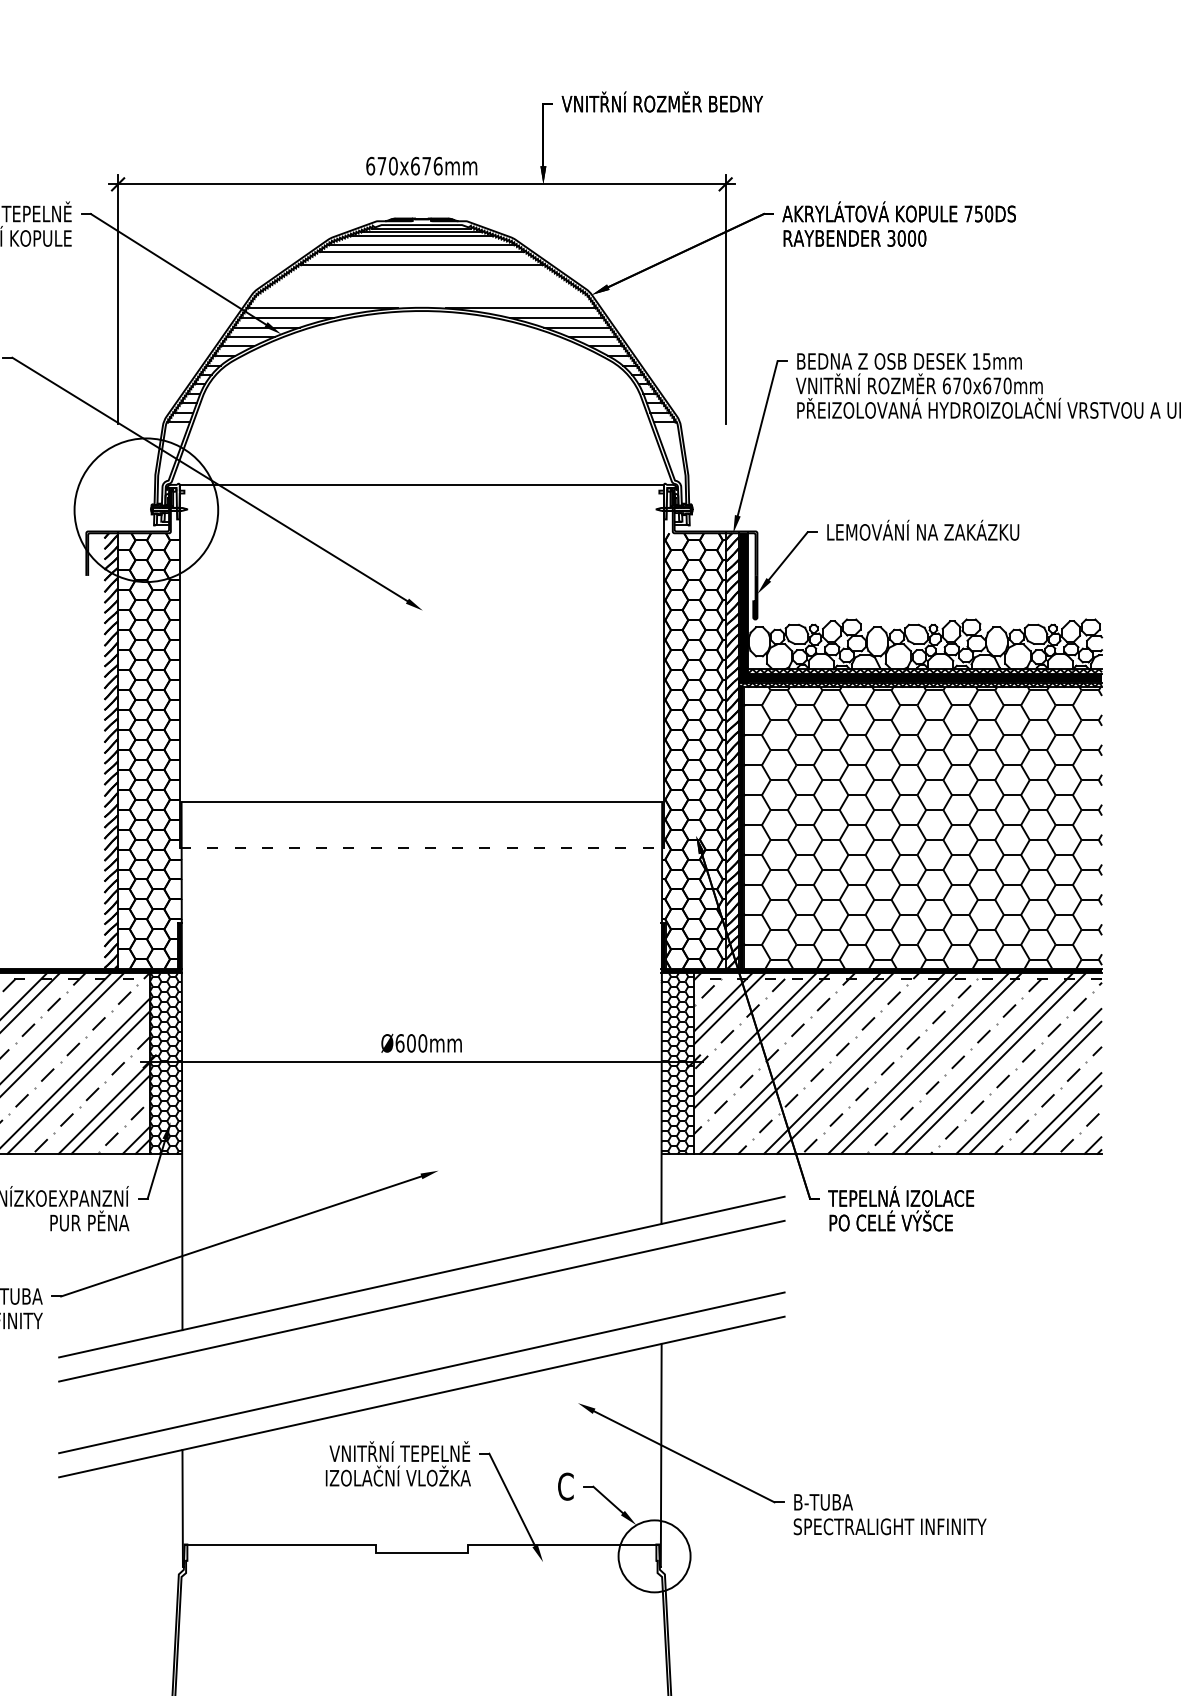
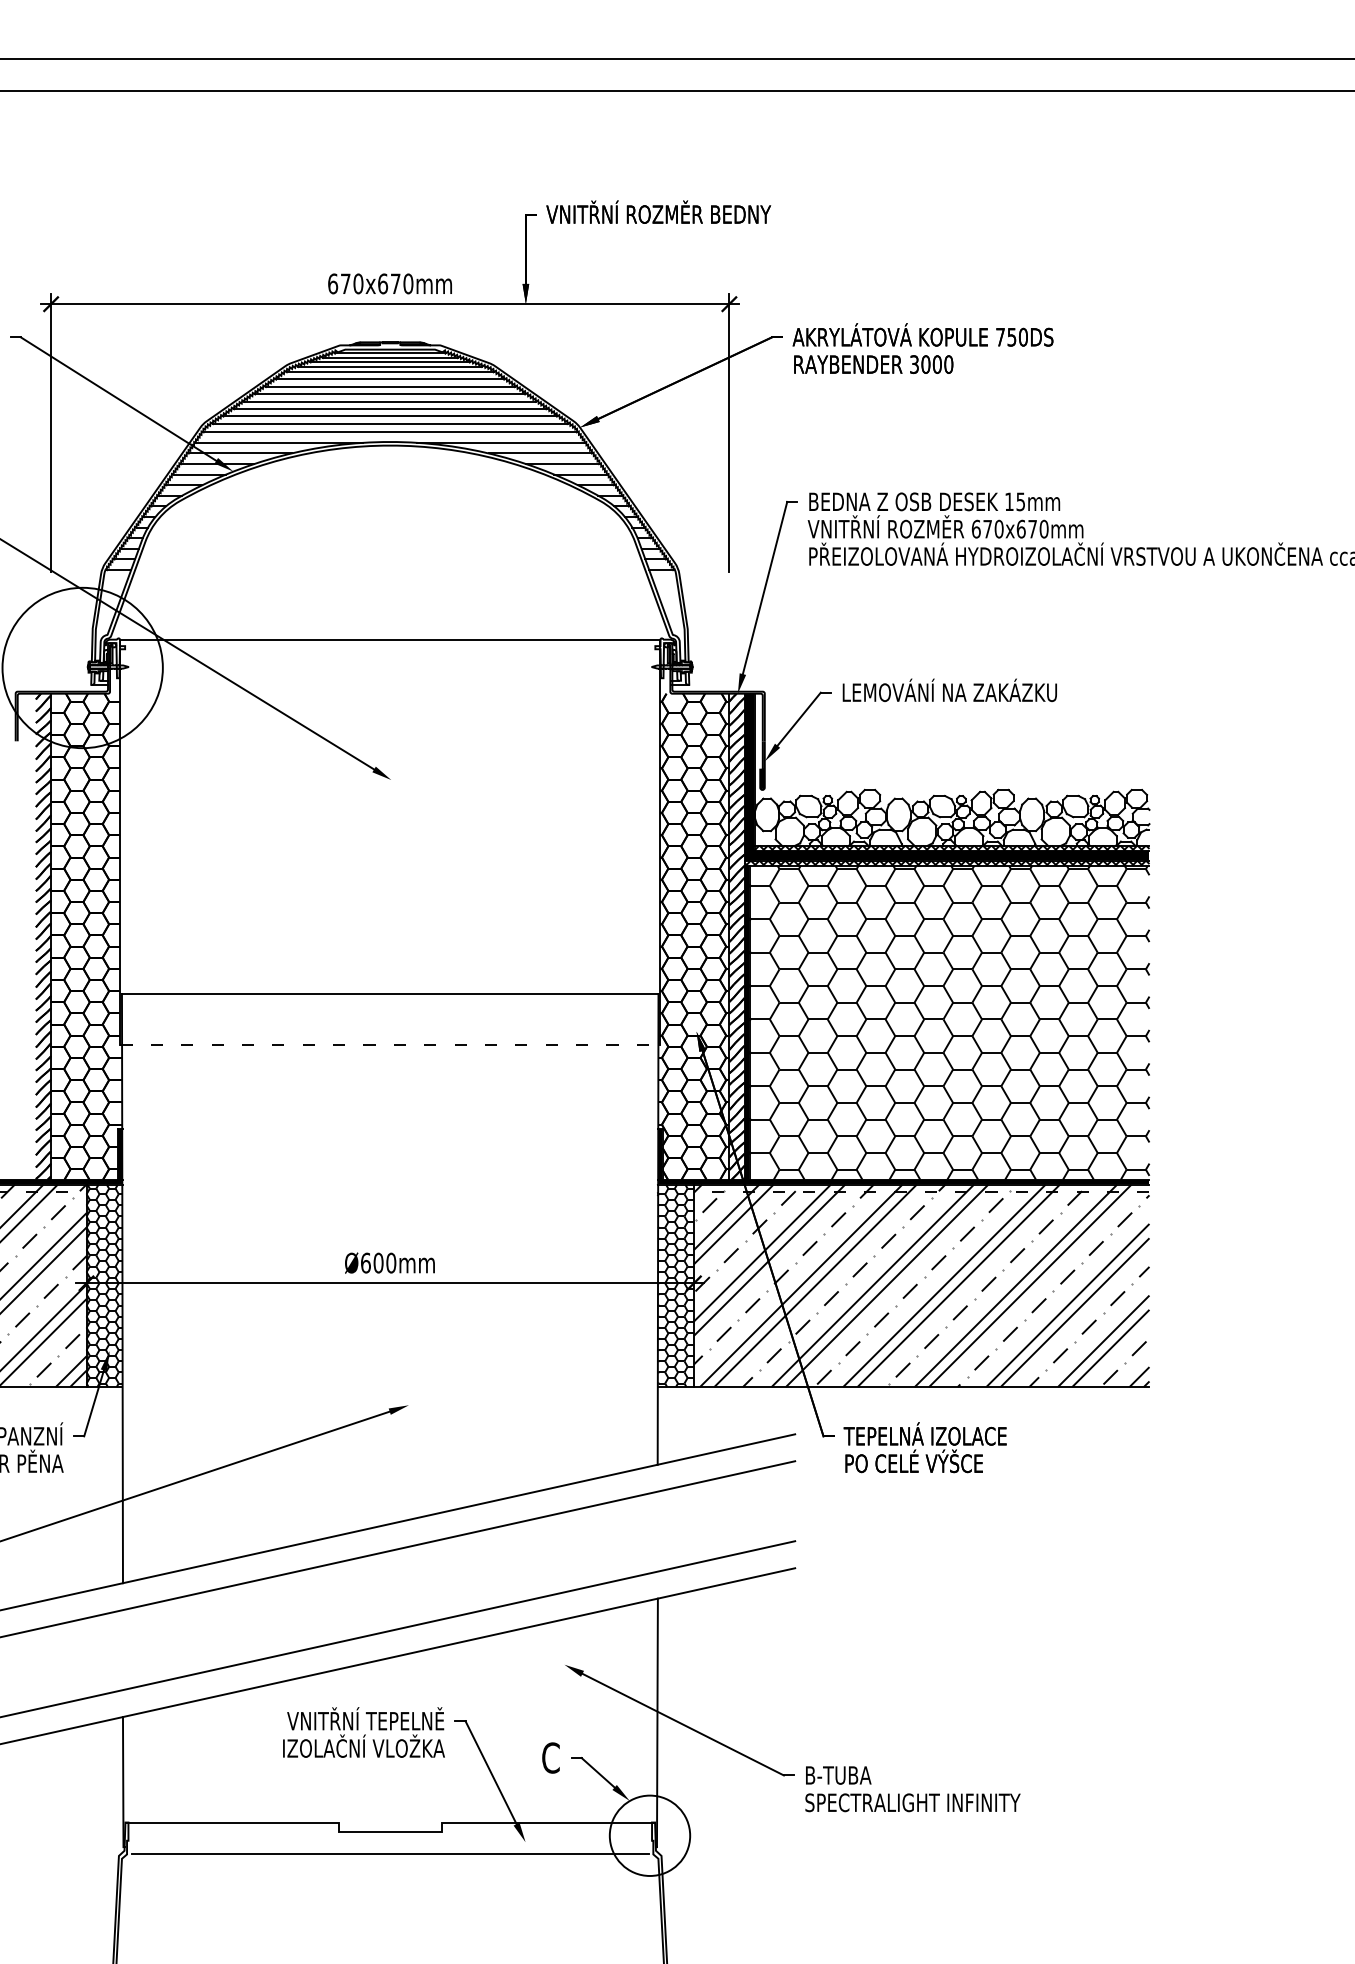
text: (438, 165) -> (408, 283), 670x676mm -> 670x670mm
line: (422, 240) -> (390, 366), added
line: (421, 258) -> (389, 386), added
line: (422, 271) -> (390, 401), added
line: (421, 278) -> (389, 409), added
line: (422, 284) -> (390, 416), added
line: (421, 291) -> (389, 423), added
line: (422, 299) -> (390, 432), added
line: (421, 1573) -> (389, 1854), added

